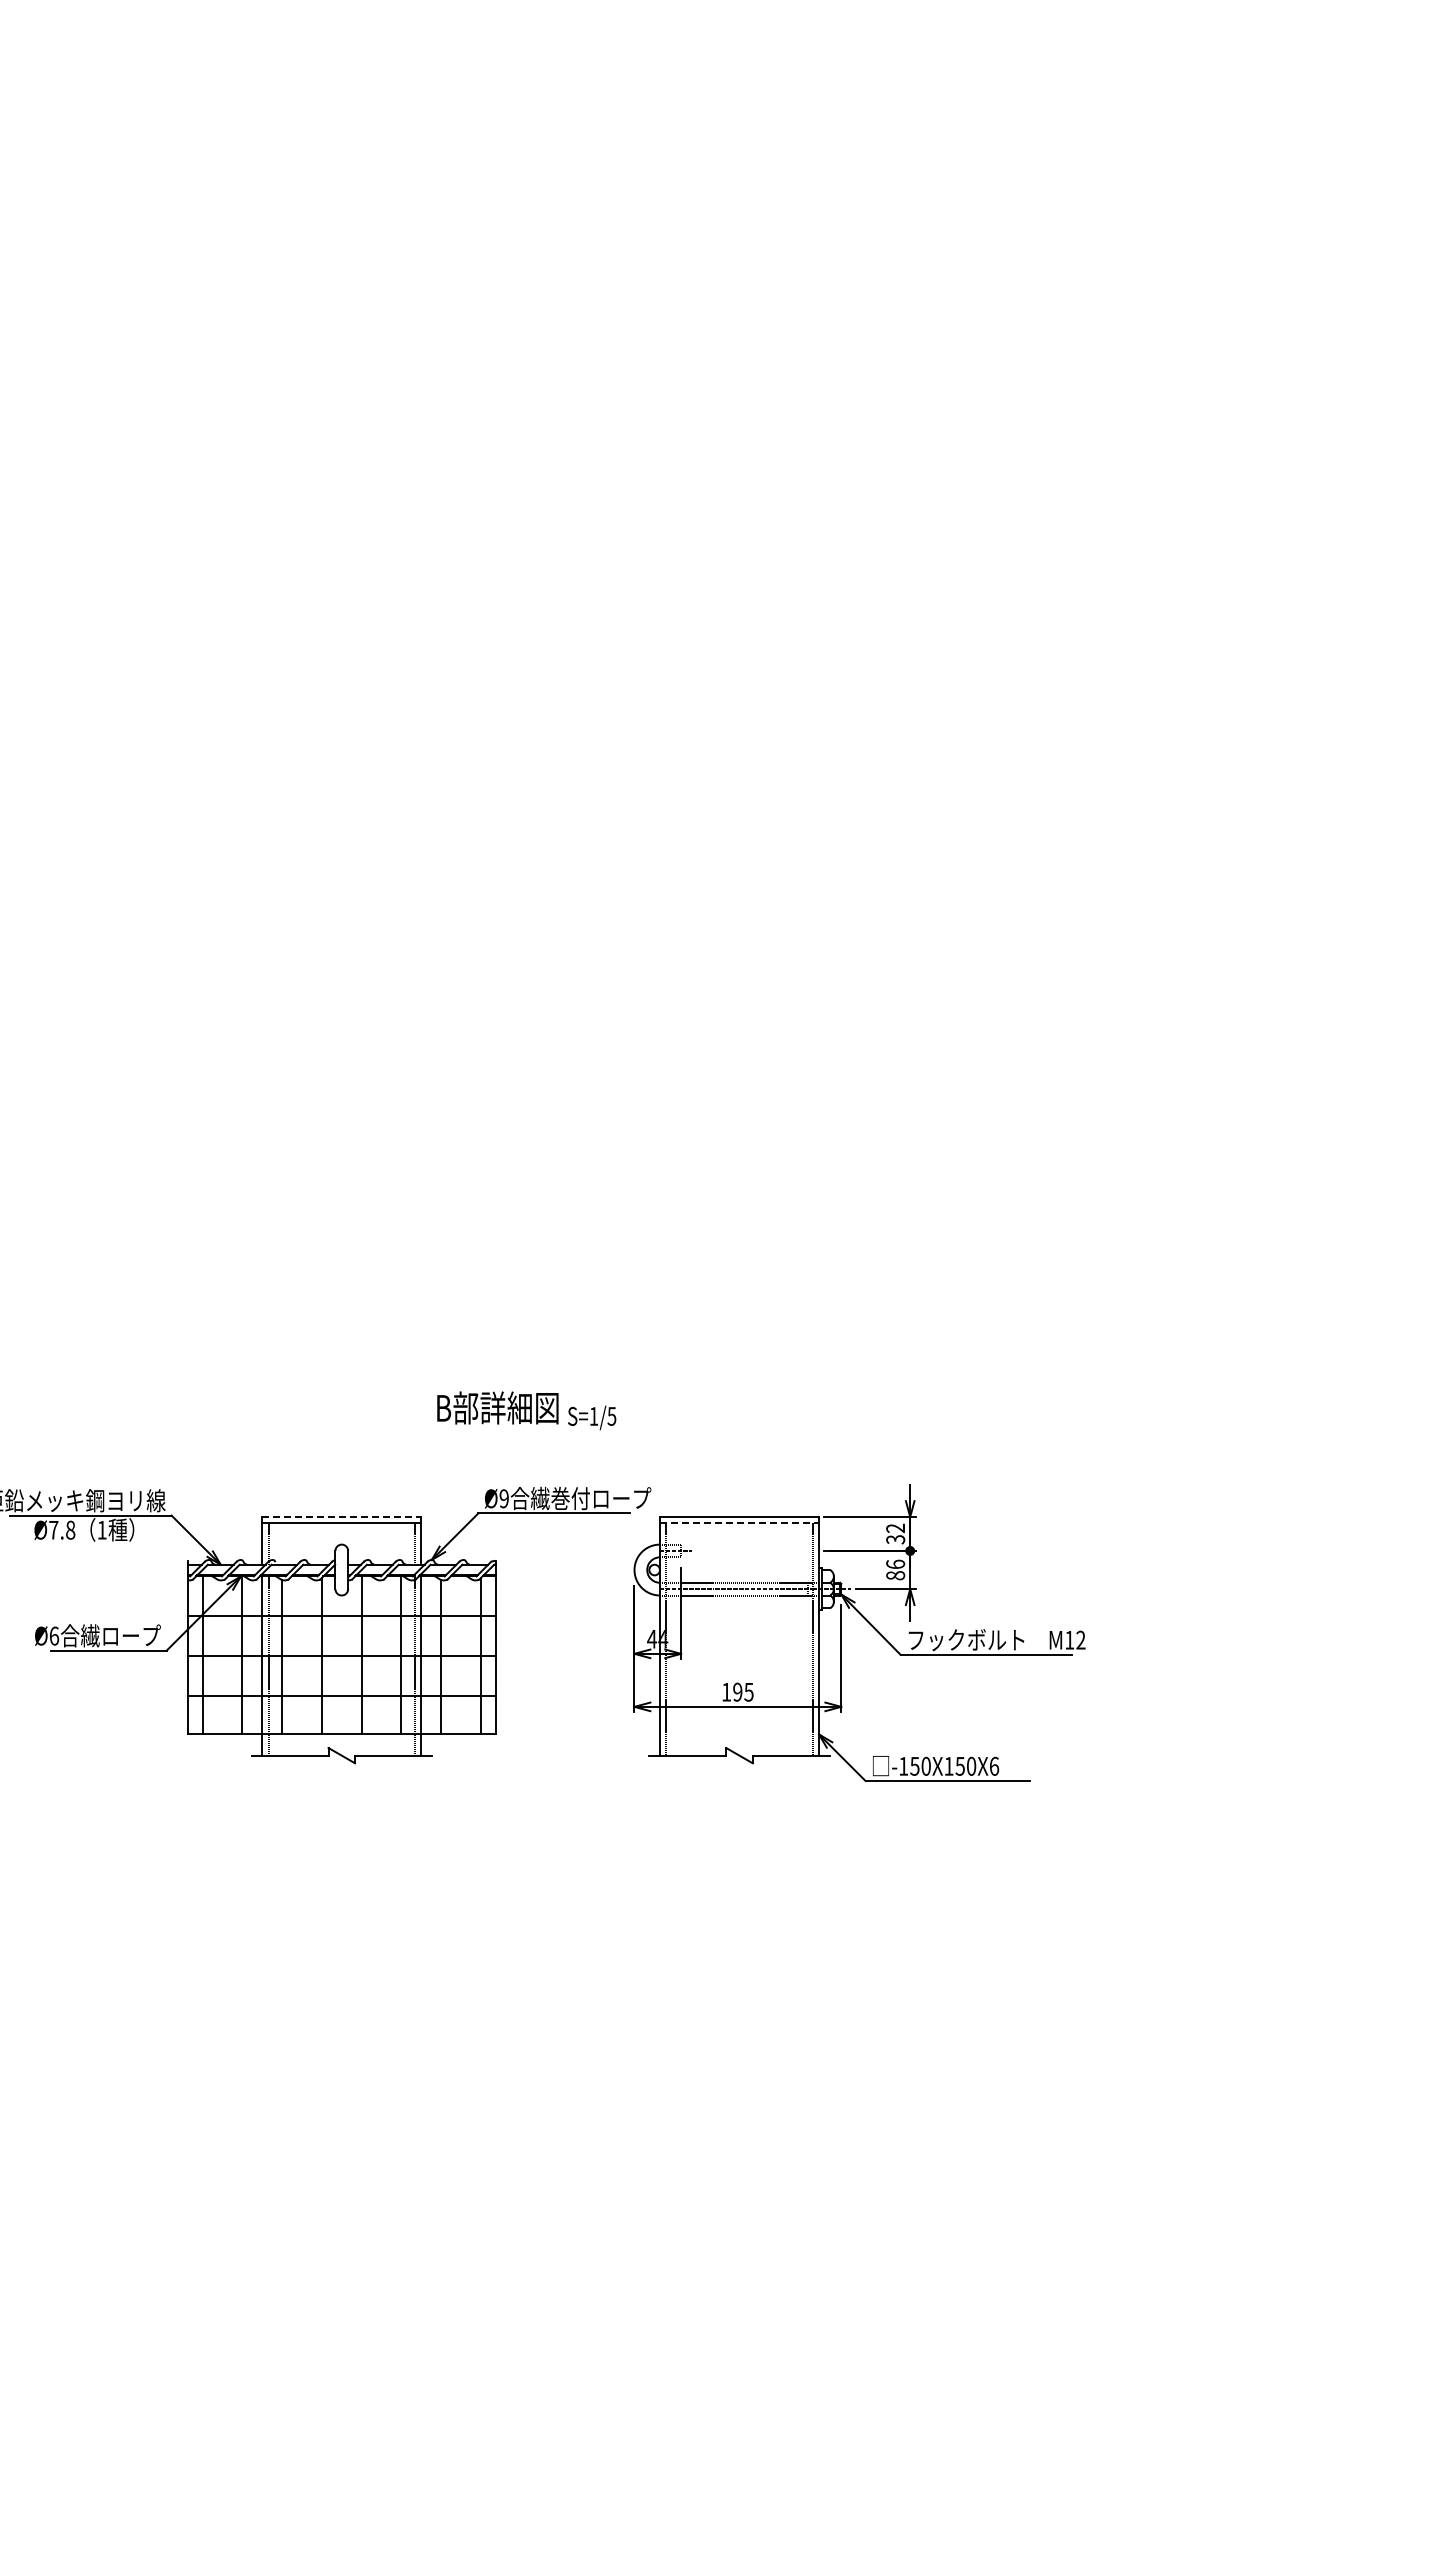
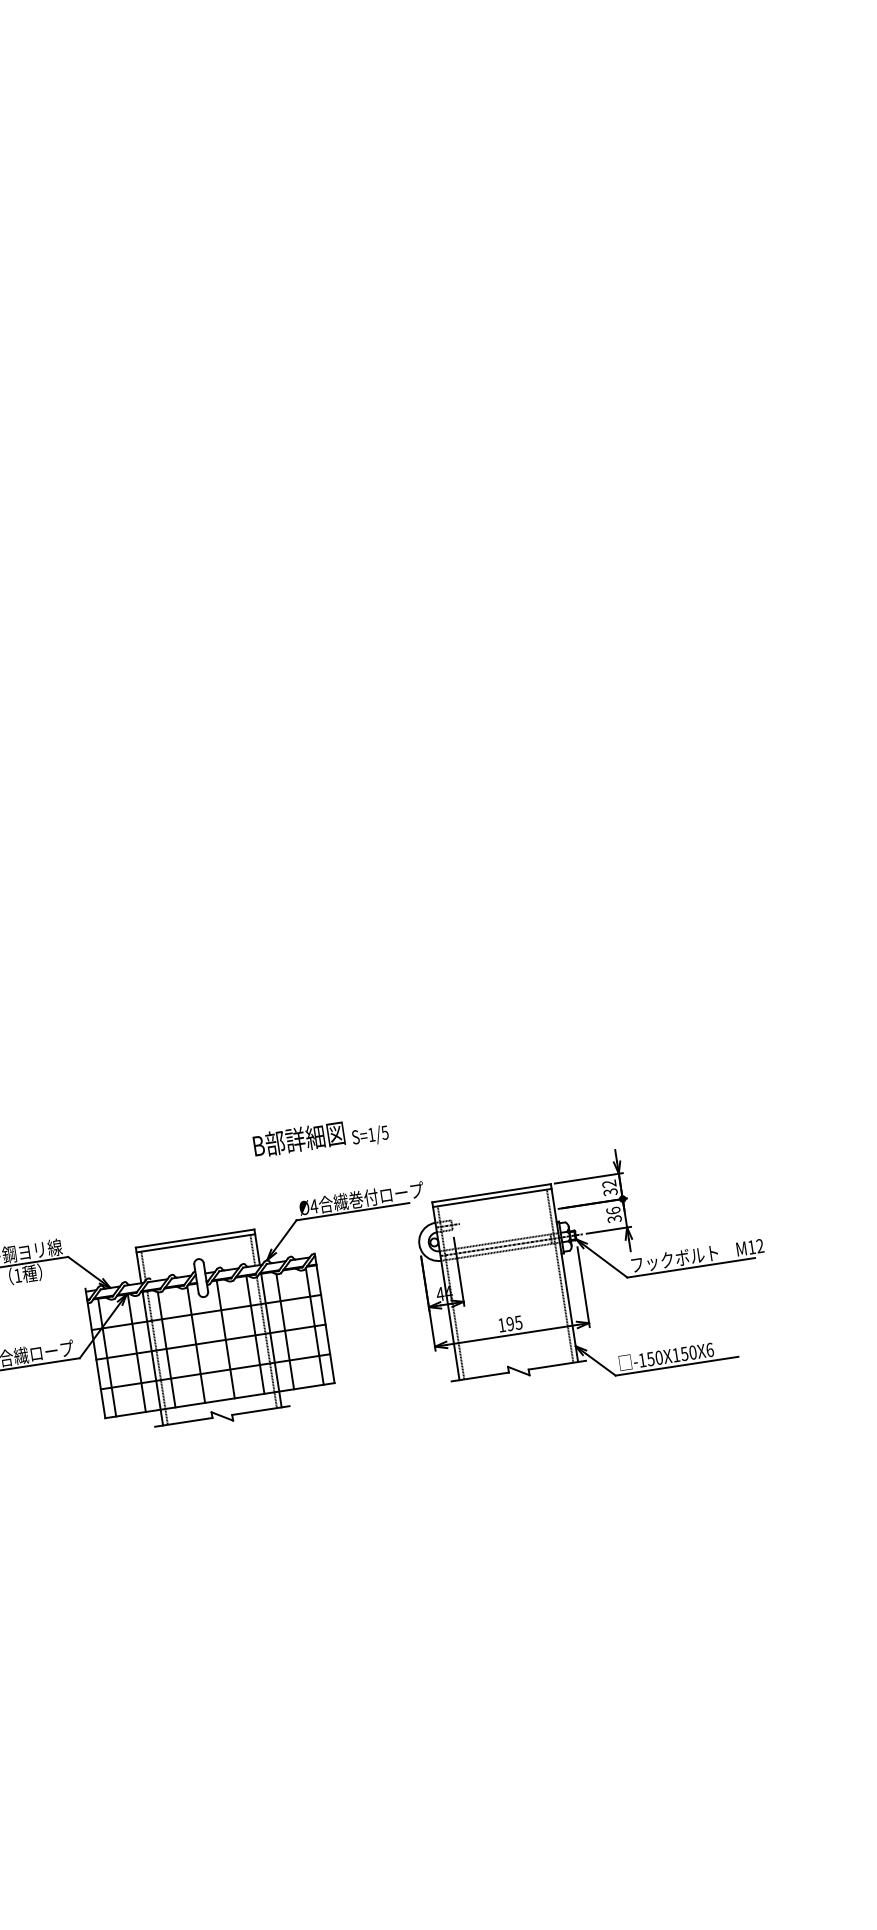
text: (504, 1498) -> (314, 1206), Ø9 -> Ø4
line: (341, 1517) -> (194, 1238), dashed -> solid
line: (739, 1523) -> (492, 1198), dashed -> solid
text: (895, 1575) -> (614, 1219), 86 -> 36

